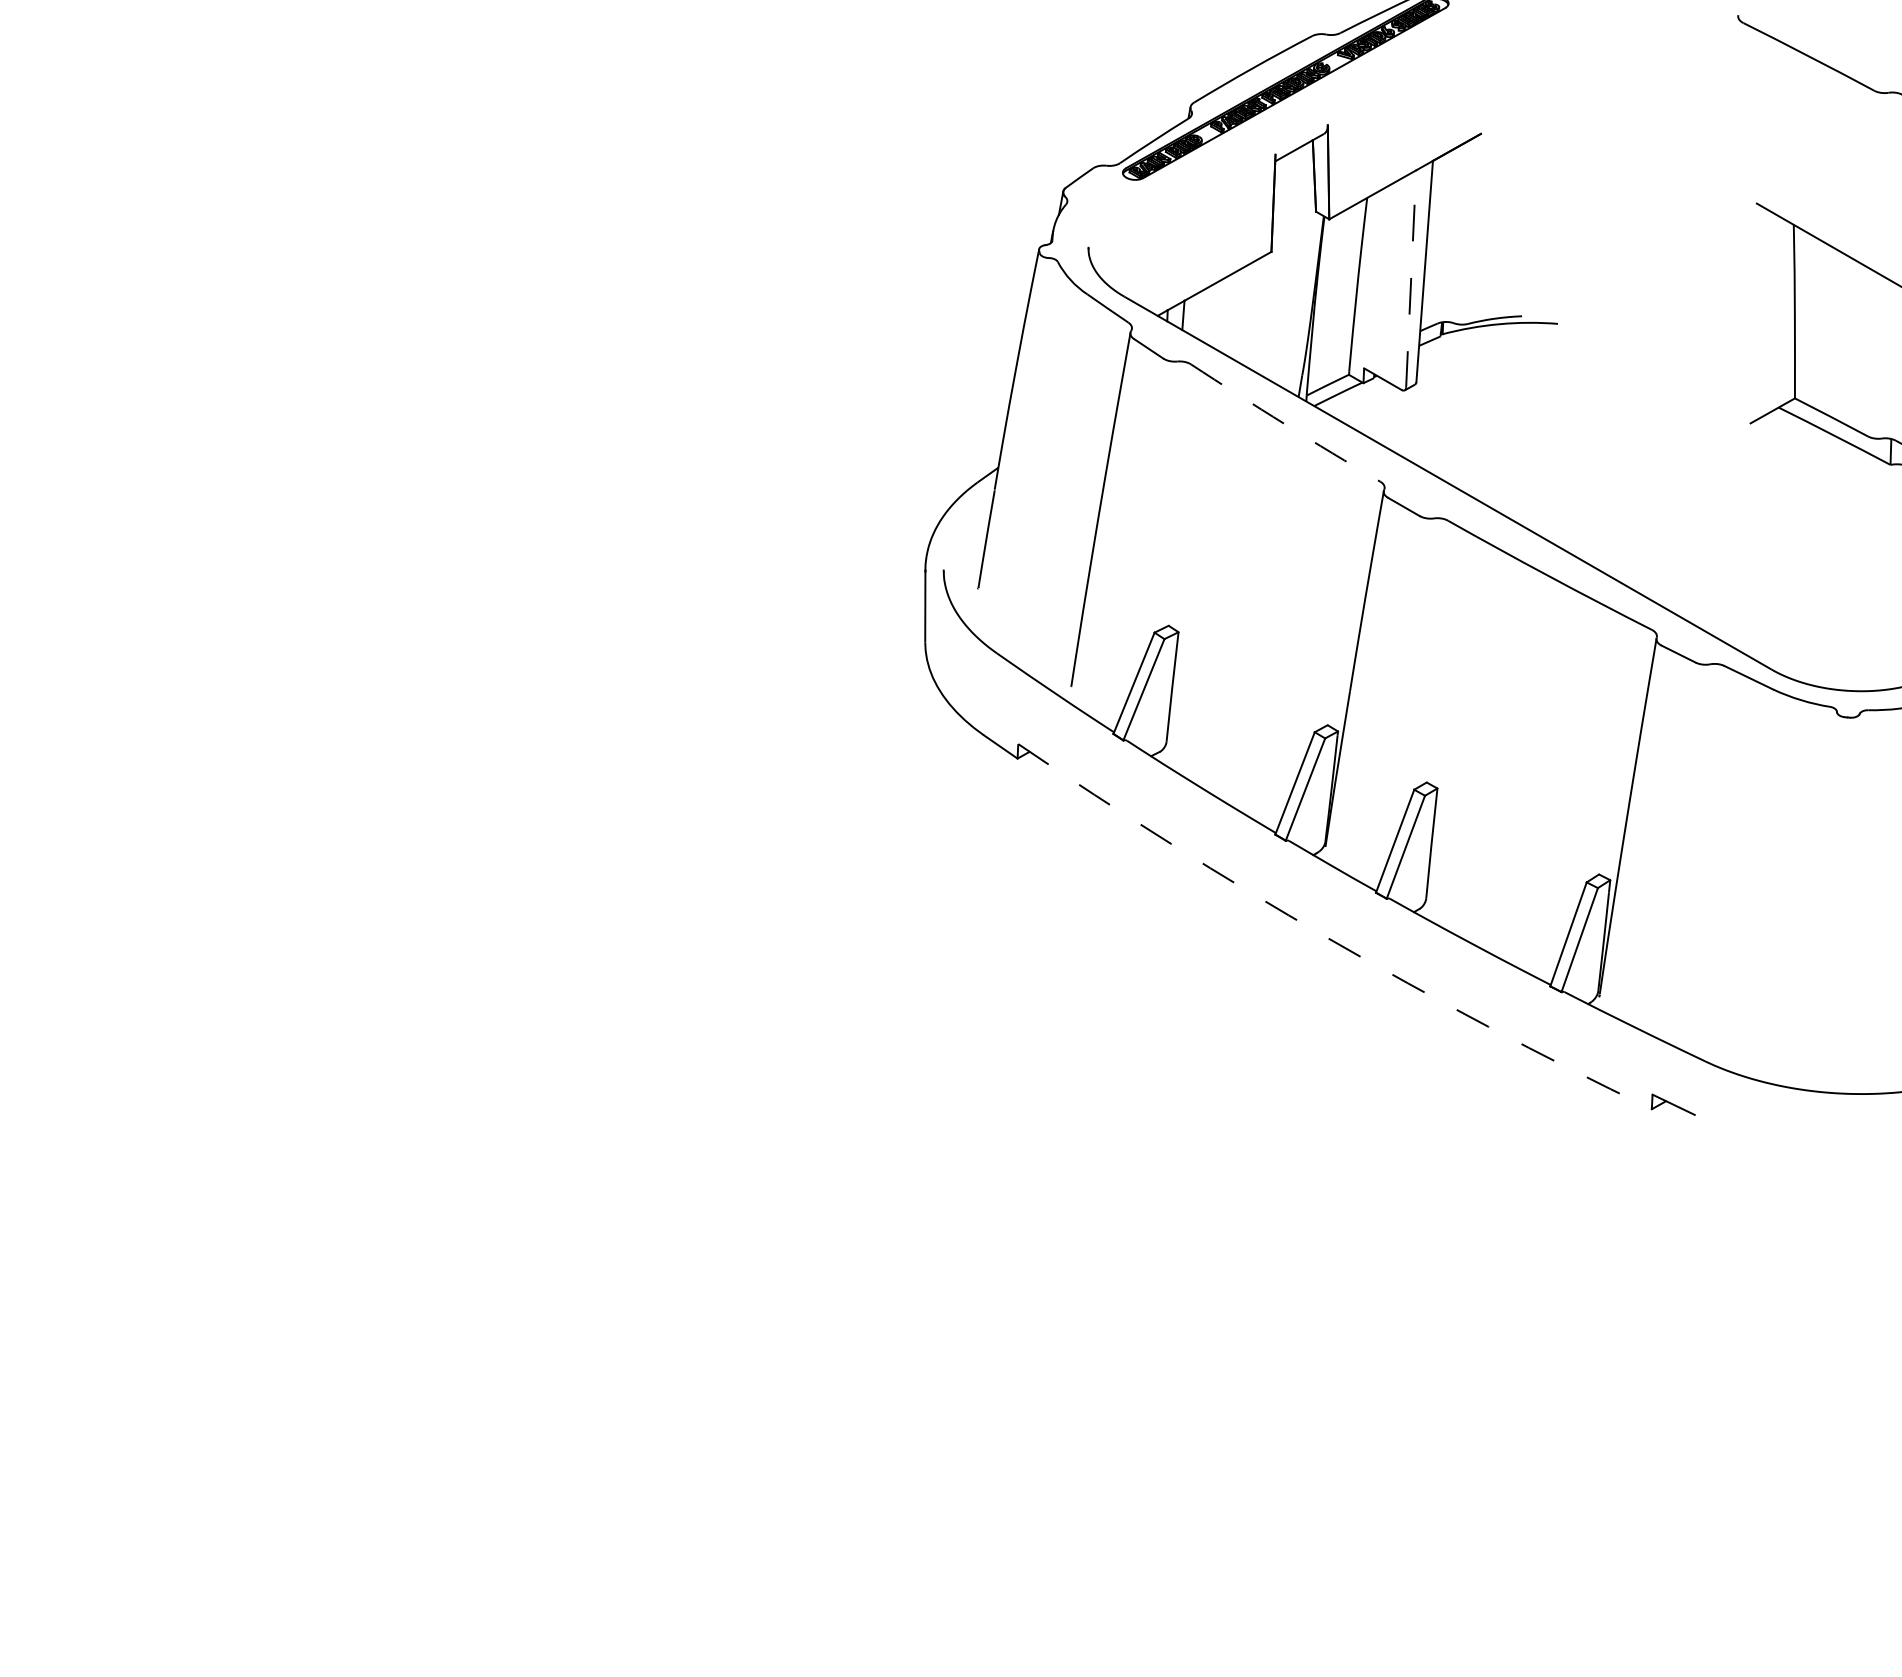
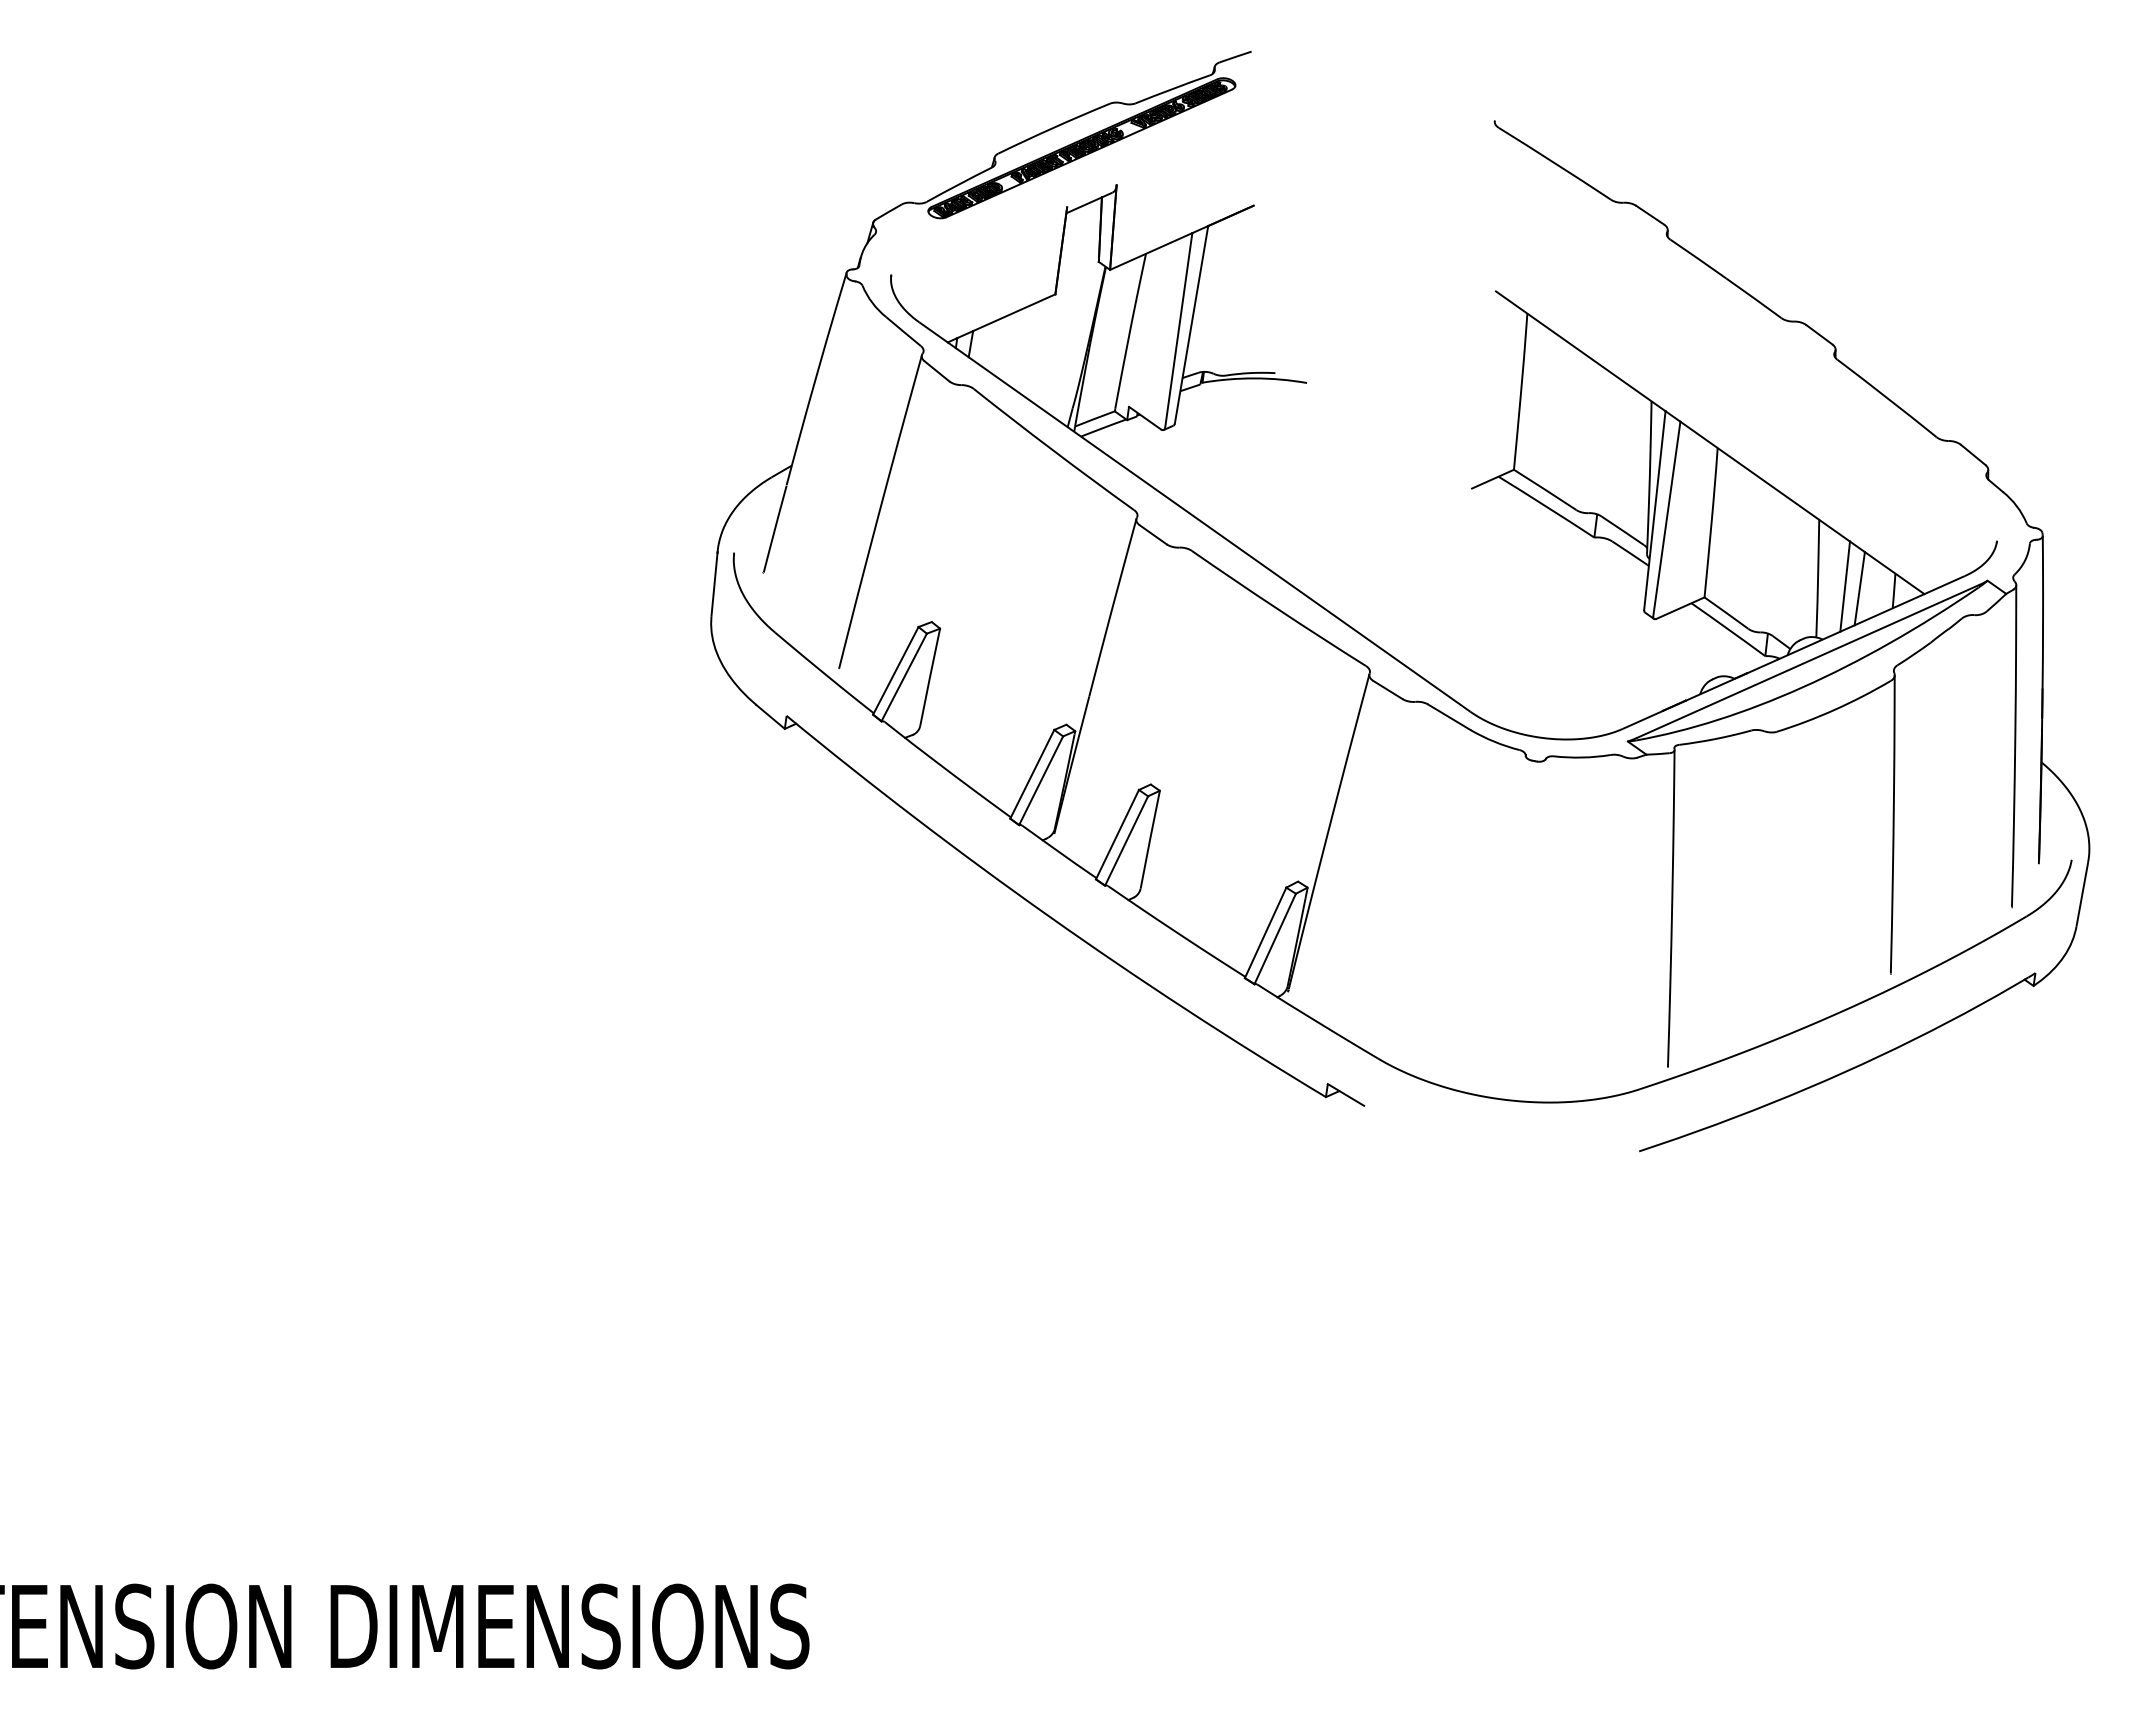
line: (1410, 278) -> (1178, 329), dashed -> solid
arc: (1285, 424) -> (1053, 450), dashed -> solid
arc: (1328, 938) -> (1049, 916), dashed -> solid

